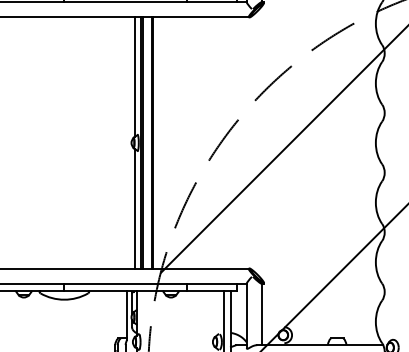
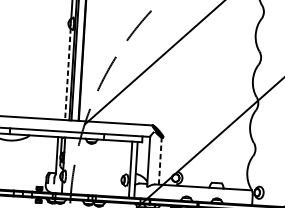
line: (134, 208) -> (67, 73), solid -> dashed
line: (261, 314) -> (159, 161), solid -> dashed

